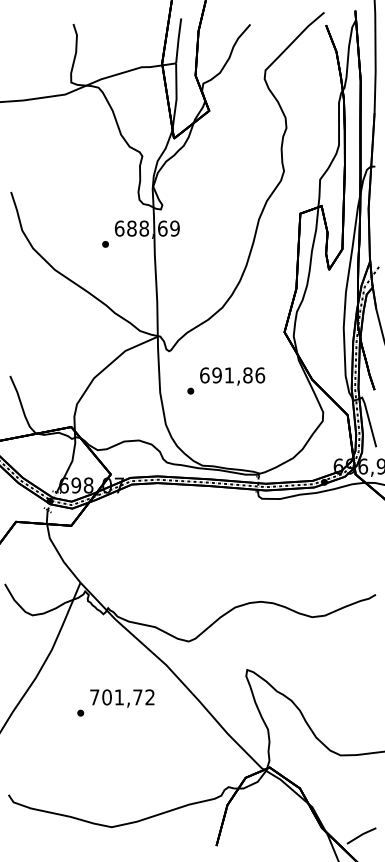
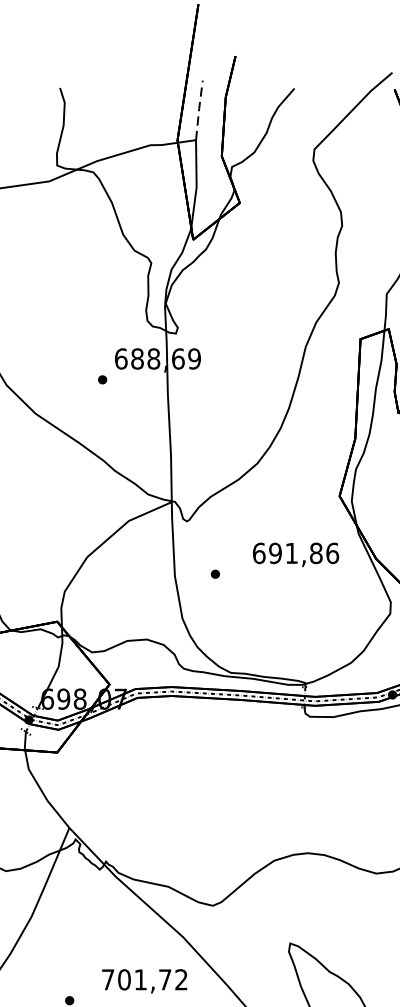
line: (178, 40) -> (199, 109), solid -> dashed
text: (232, 376) -> (295, 554), moved
text: (122, 698) -> (144, 981), moved

